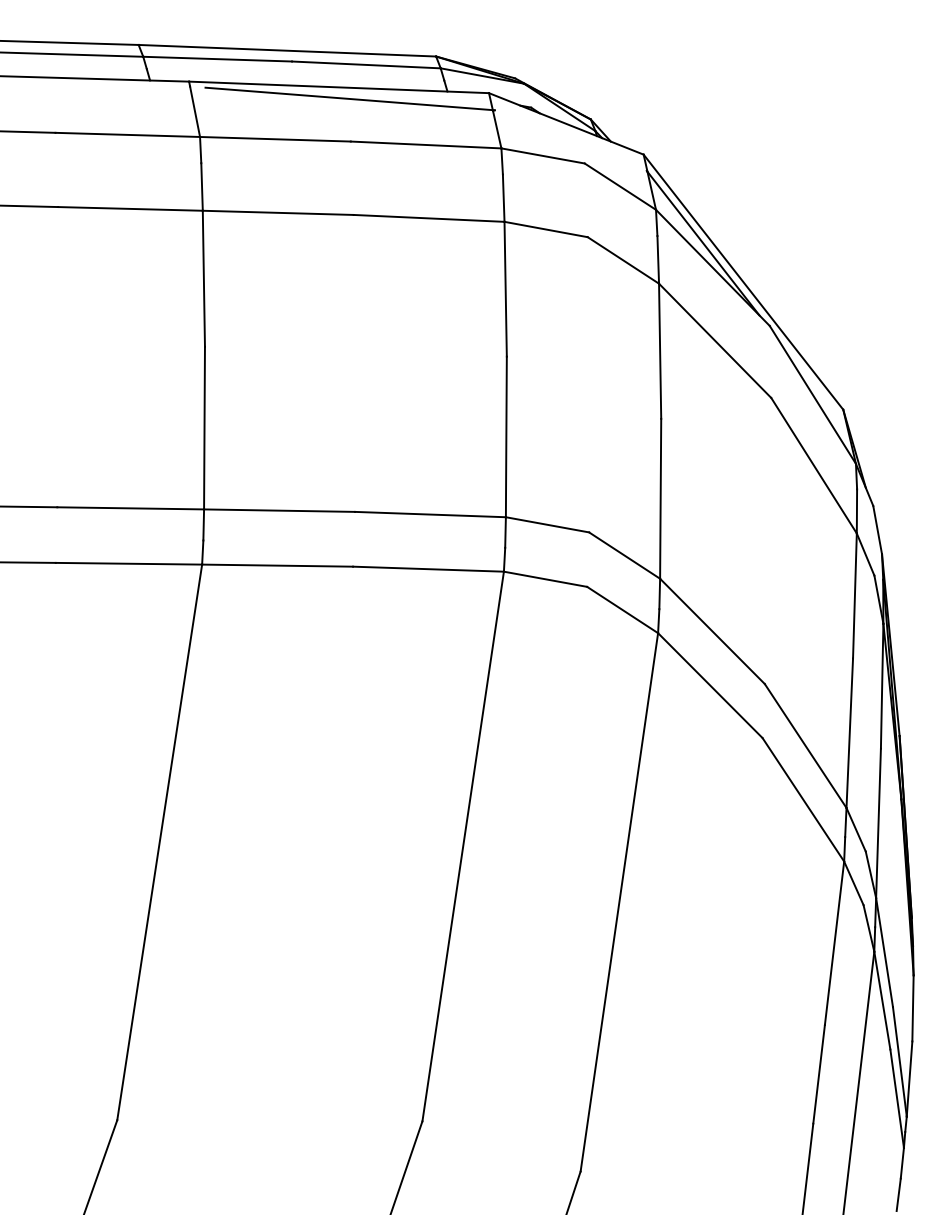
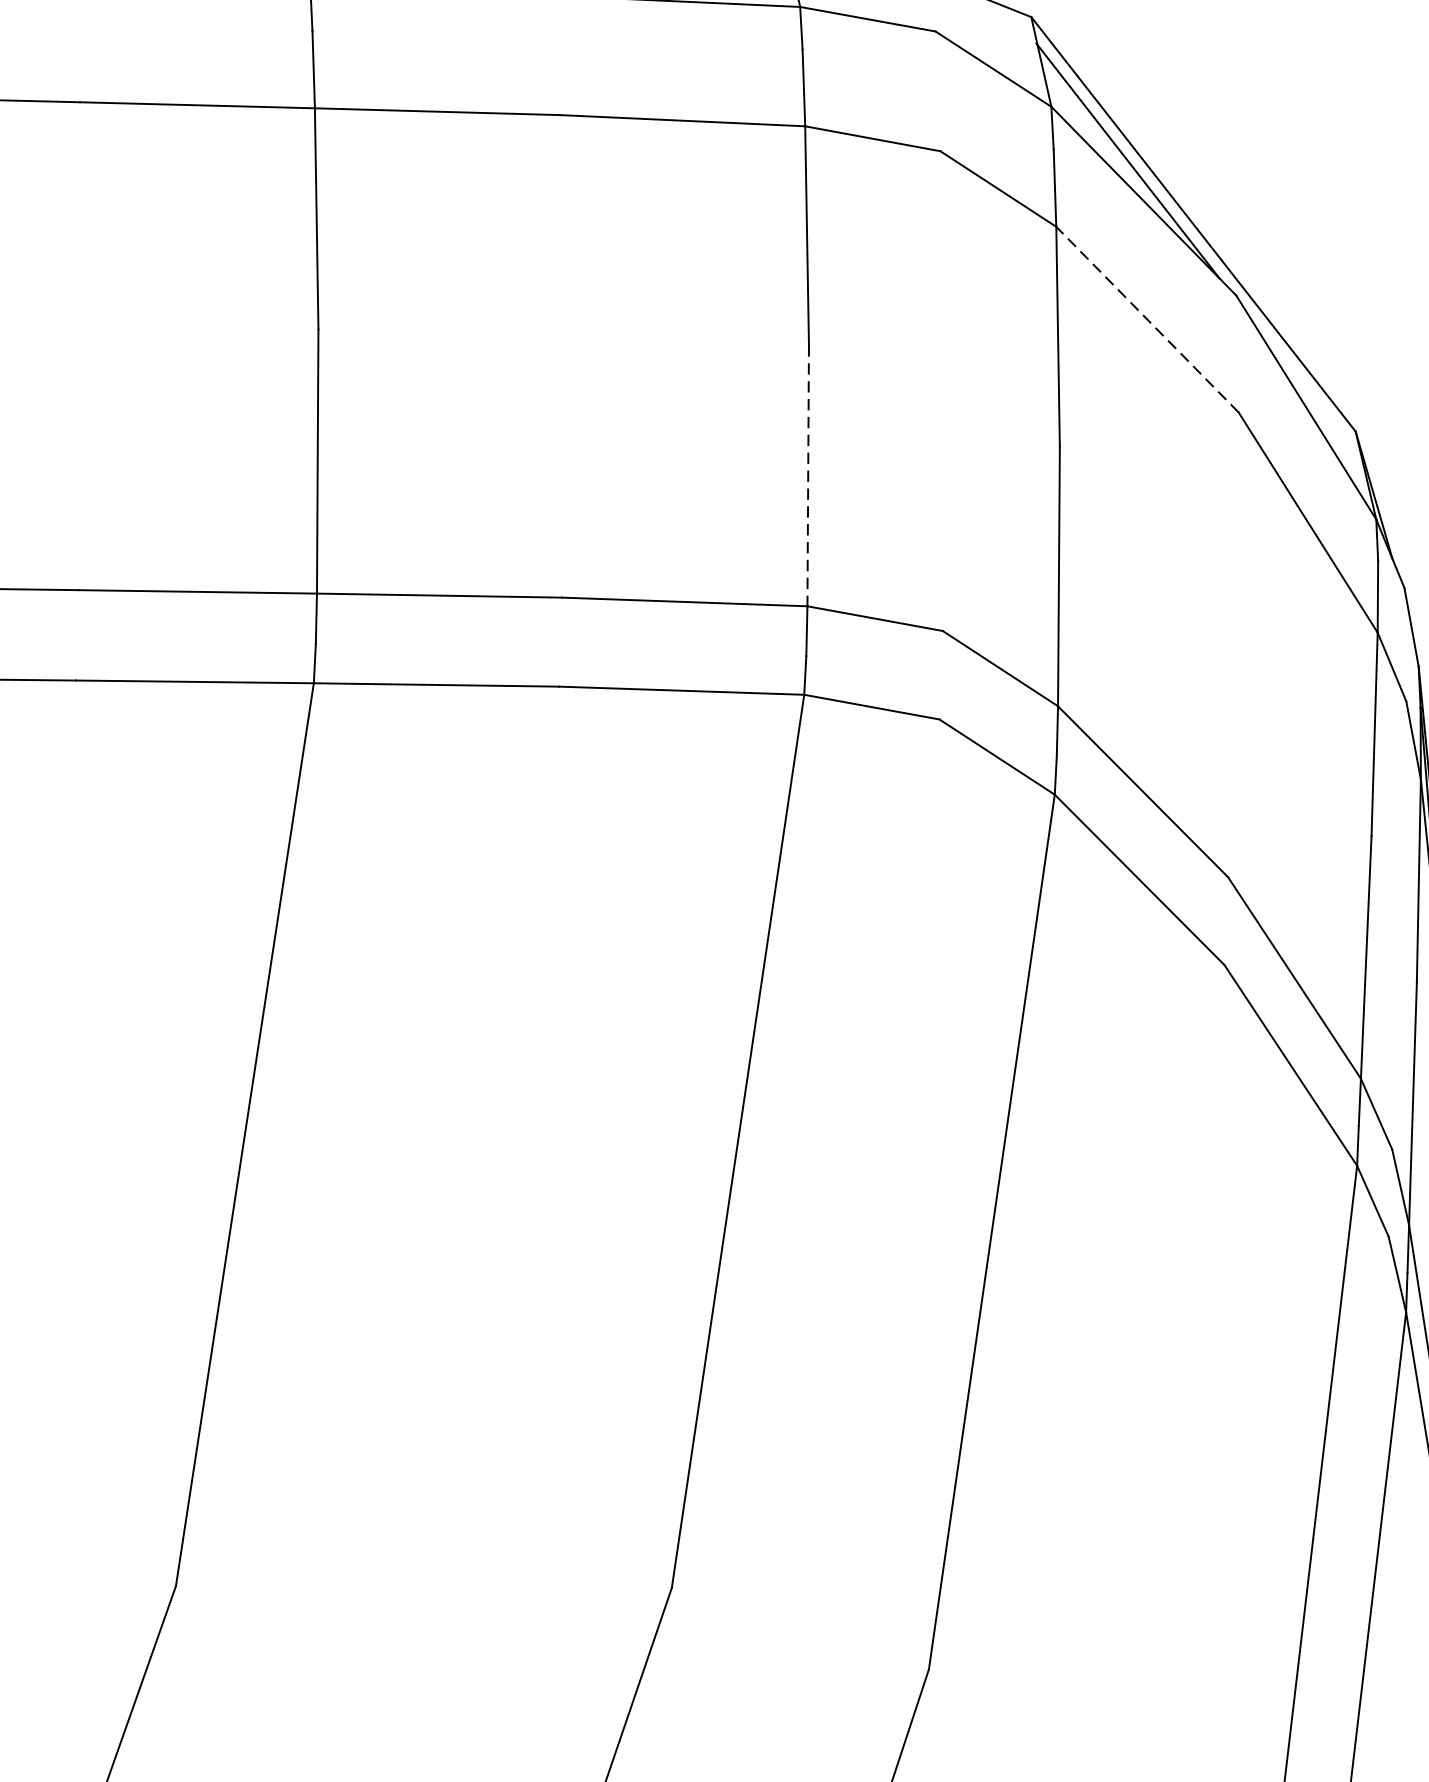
line: (714, 340) -> (1146, 319), solid -> dashed
line: (506, 437) -> (808, 476), solid -> dashed

